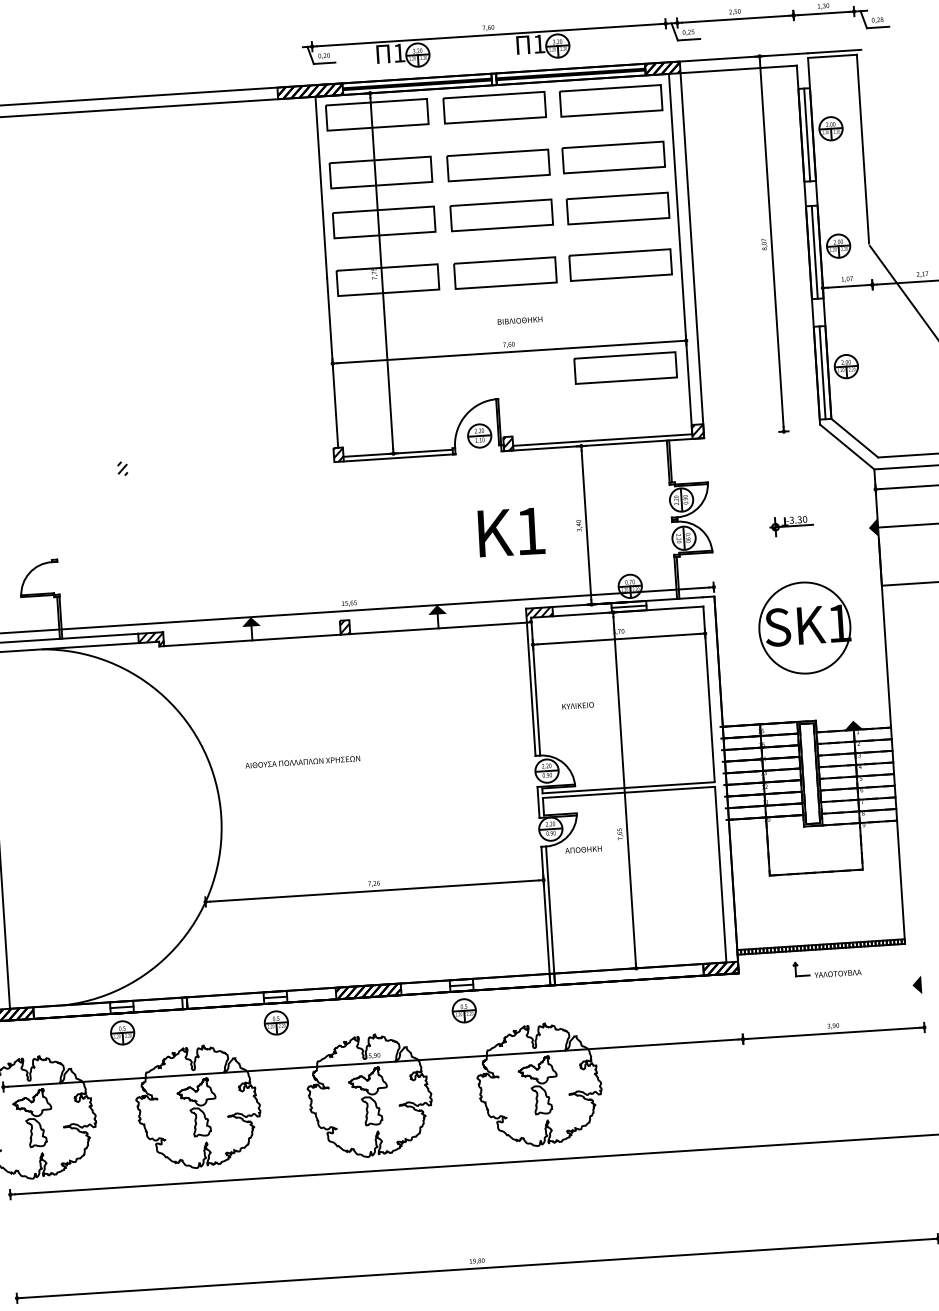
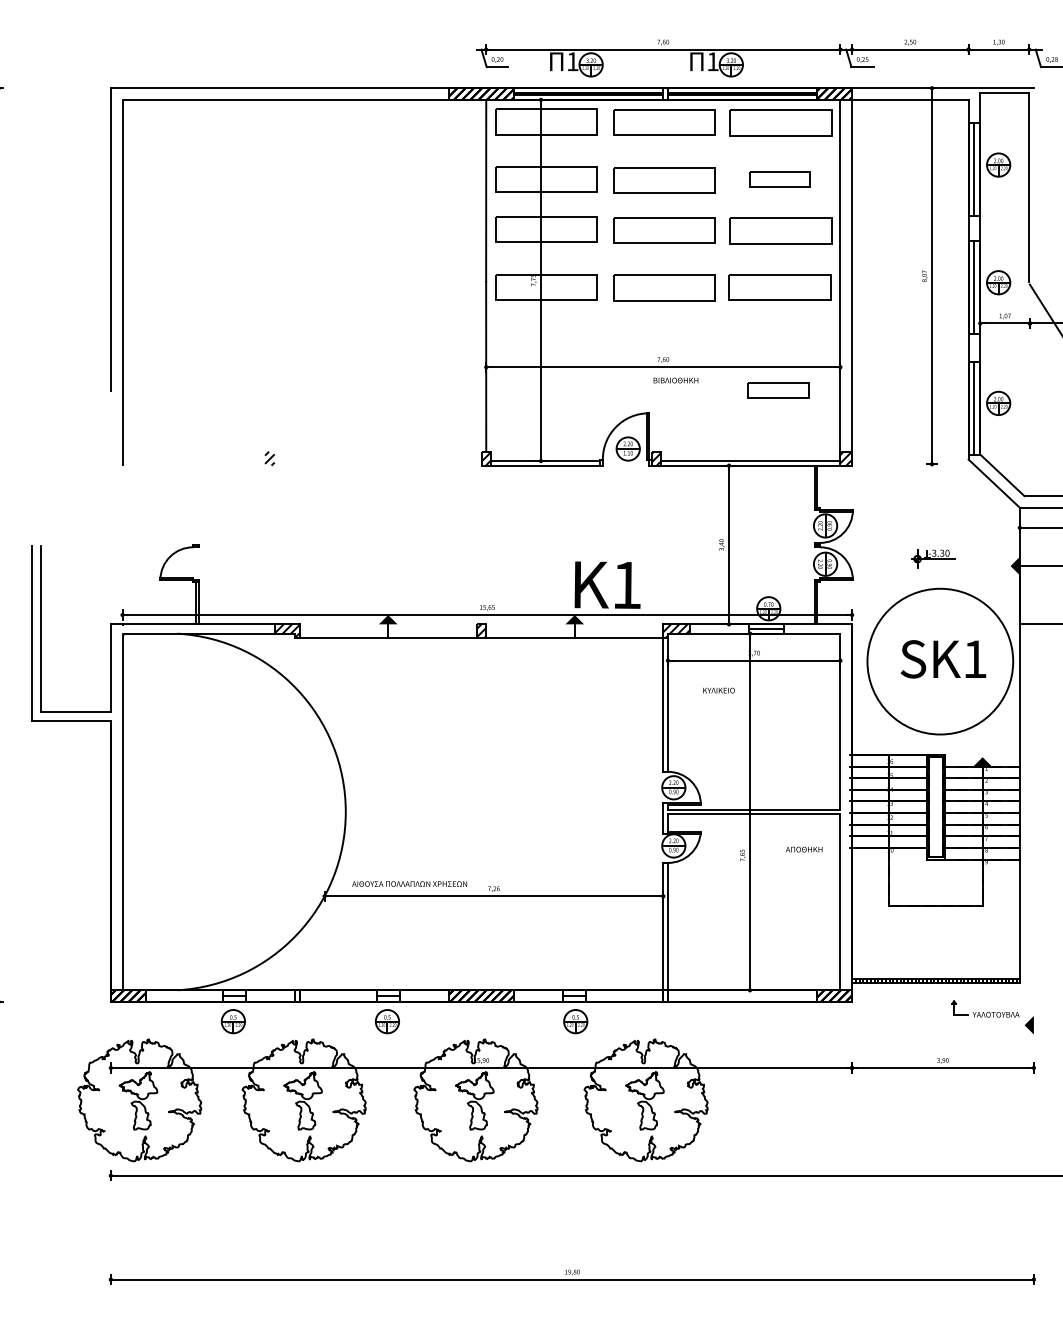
part: (613, 157) -> (779, 179), size x0.6
text: (519, 320) -> (675, 380), moved
part: (625, 367) -> (778, 390), size x0.6
text: (511, 531) -> (607, 584), moved
circle: (804, 627) -> (939, 661), size x1.6
text: (577, 705) -> (718, 690), moved
text: (302, 761) -> (409, 883), moved
text: (583, 849) -> (804, 849), moved
part: (827, 968) -> (985, 1008), moved

